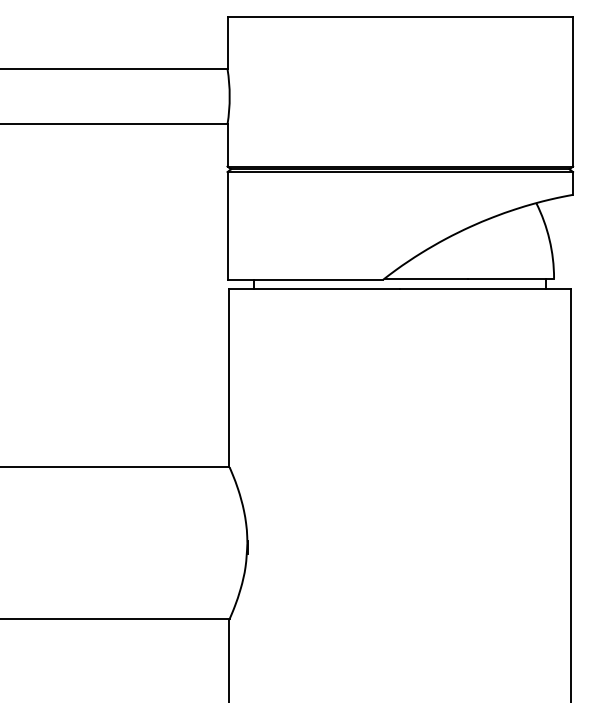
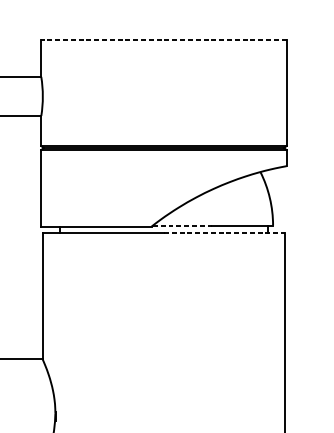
line: (400, 17) -> (164, 40), solid -> dashed
line: (426, 278) -> (182, 225), solid -> dashed
line: (485, 288) -> (224, 232), solid -> dashed

